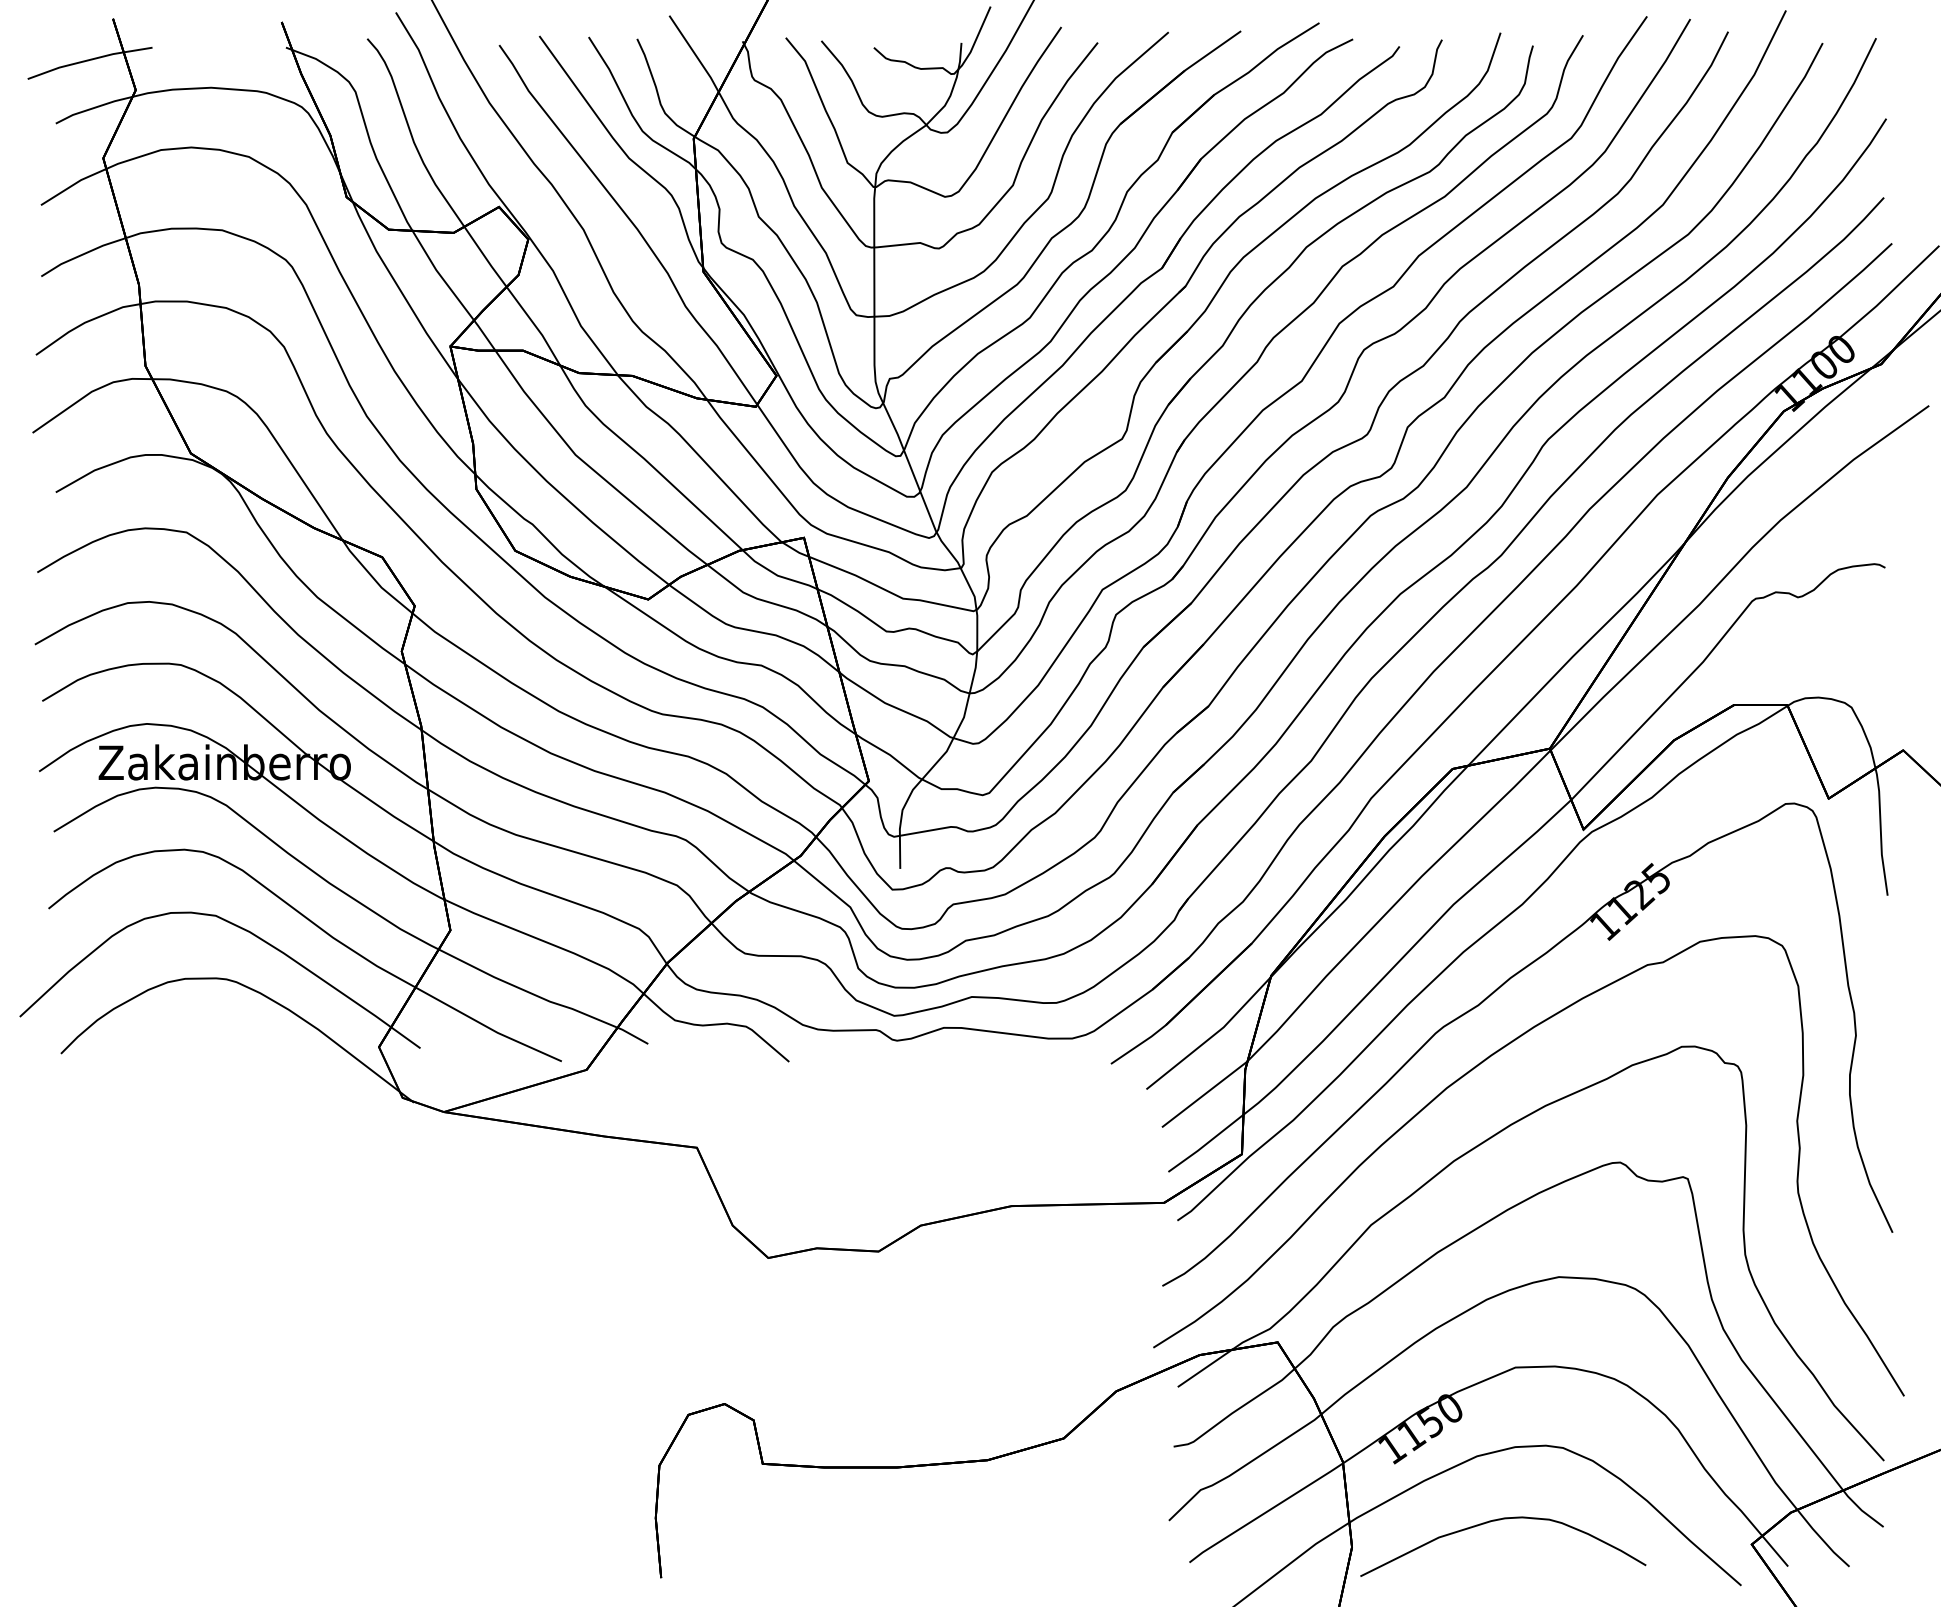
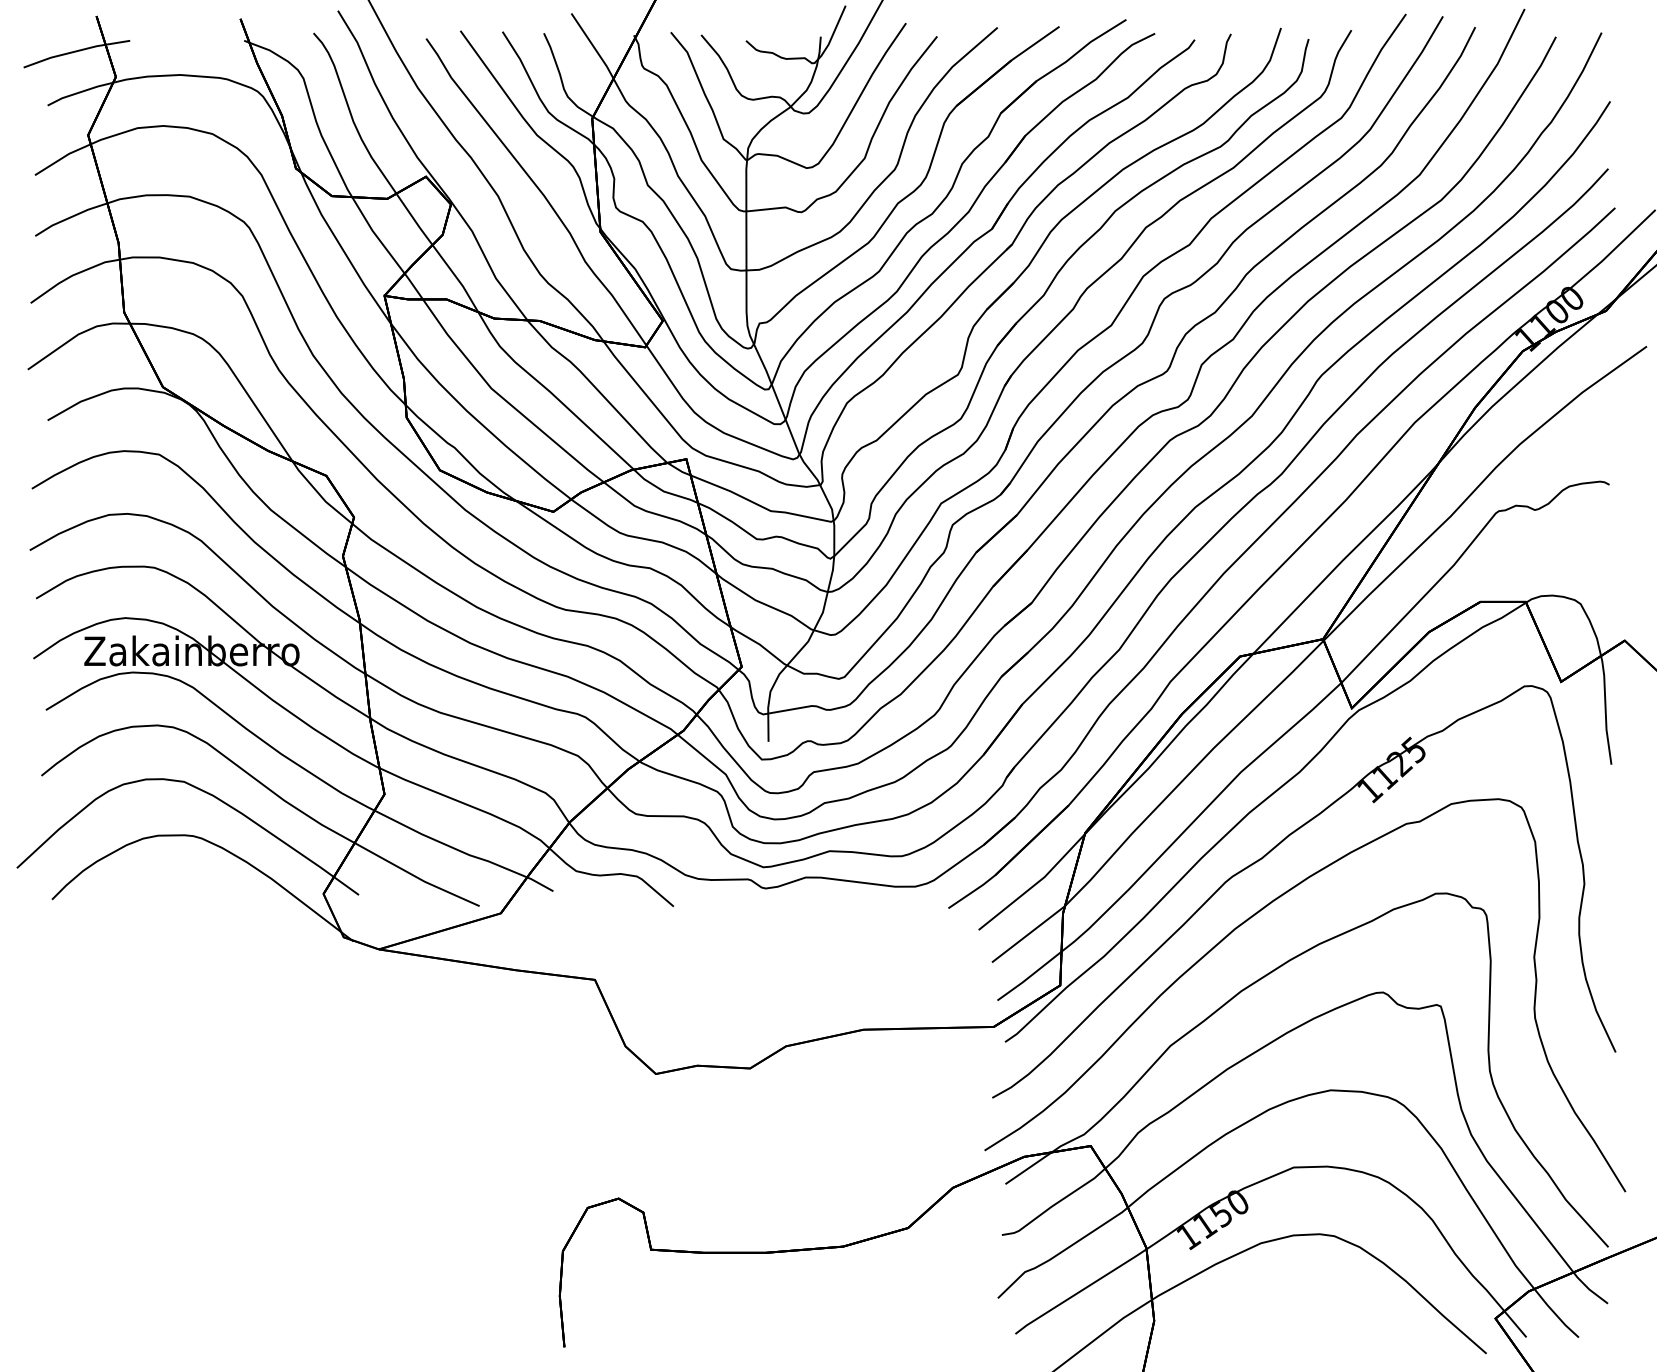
part: (1498, 1520) -> (1279, 1298), removed

